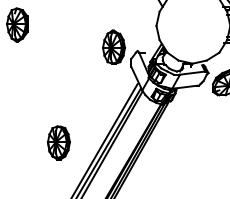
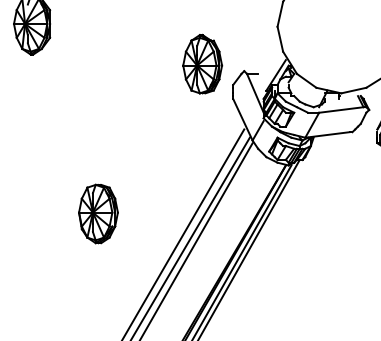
part: (58, 142) -> (97, 213), moved

